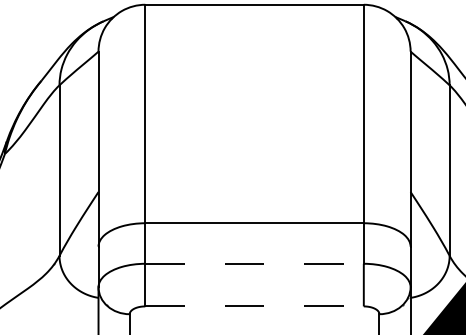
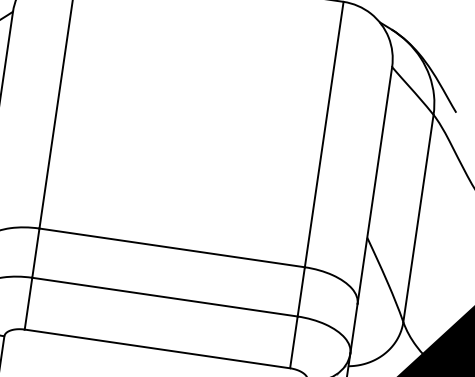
line: (255, 263) -> (166, 296), dashed -> solid
line: (255, 306) -> (158, 349), dashed -> solid

